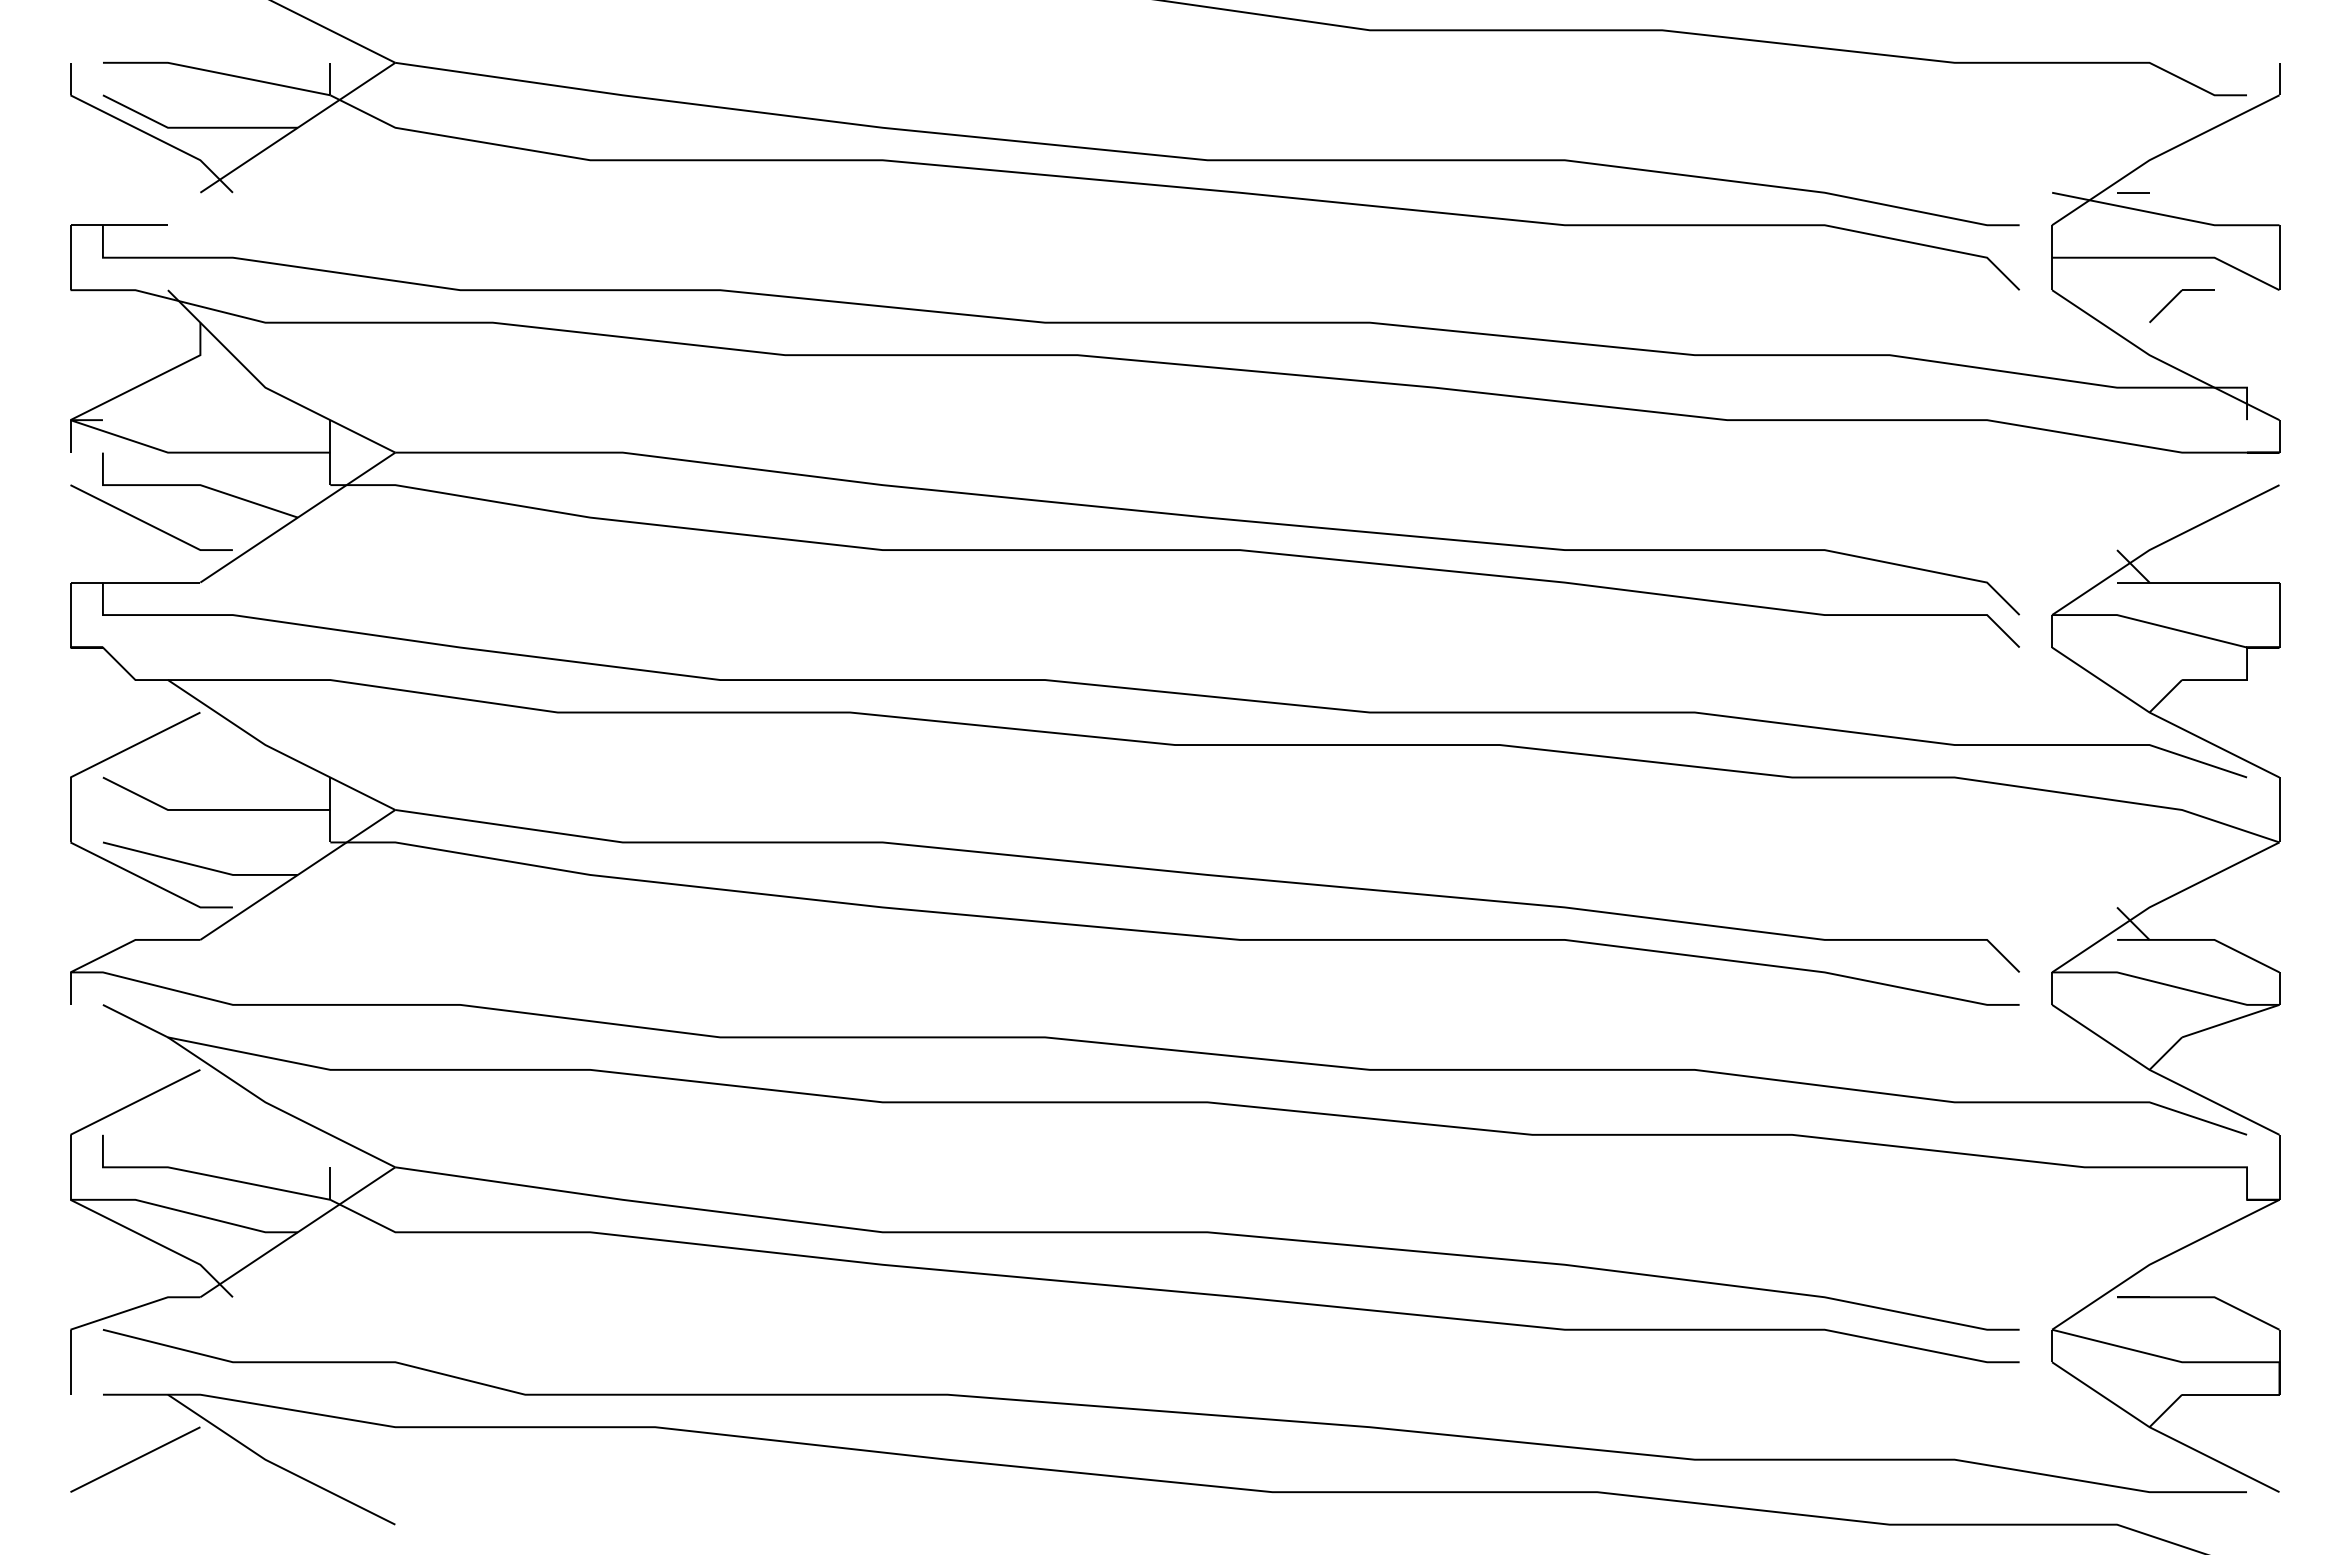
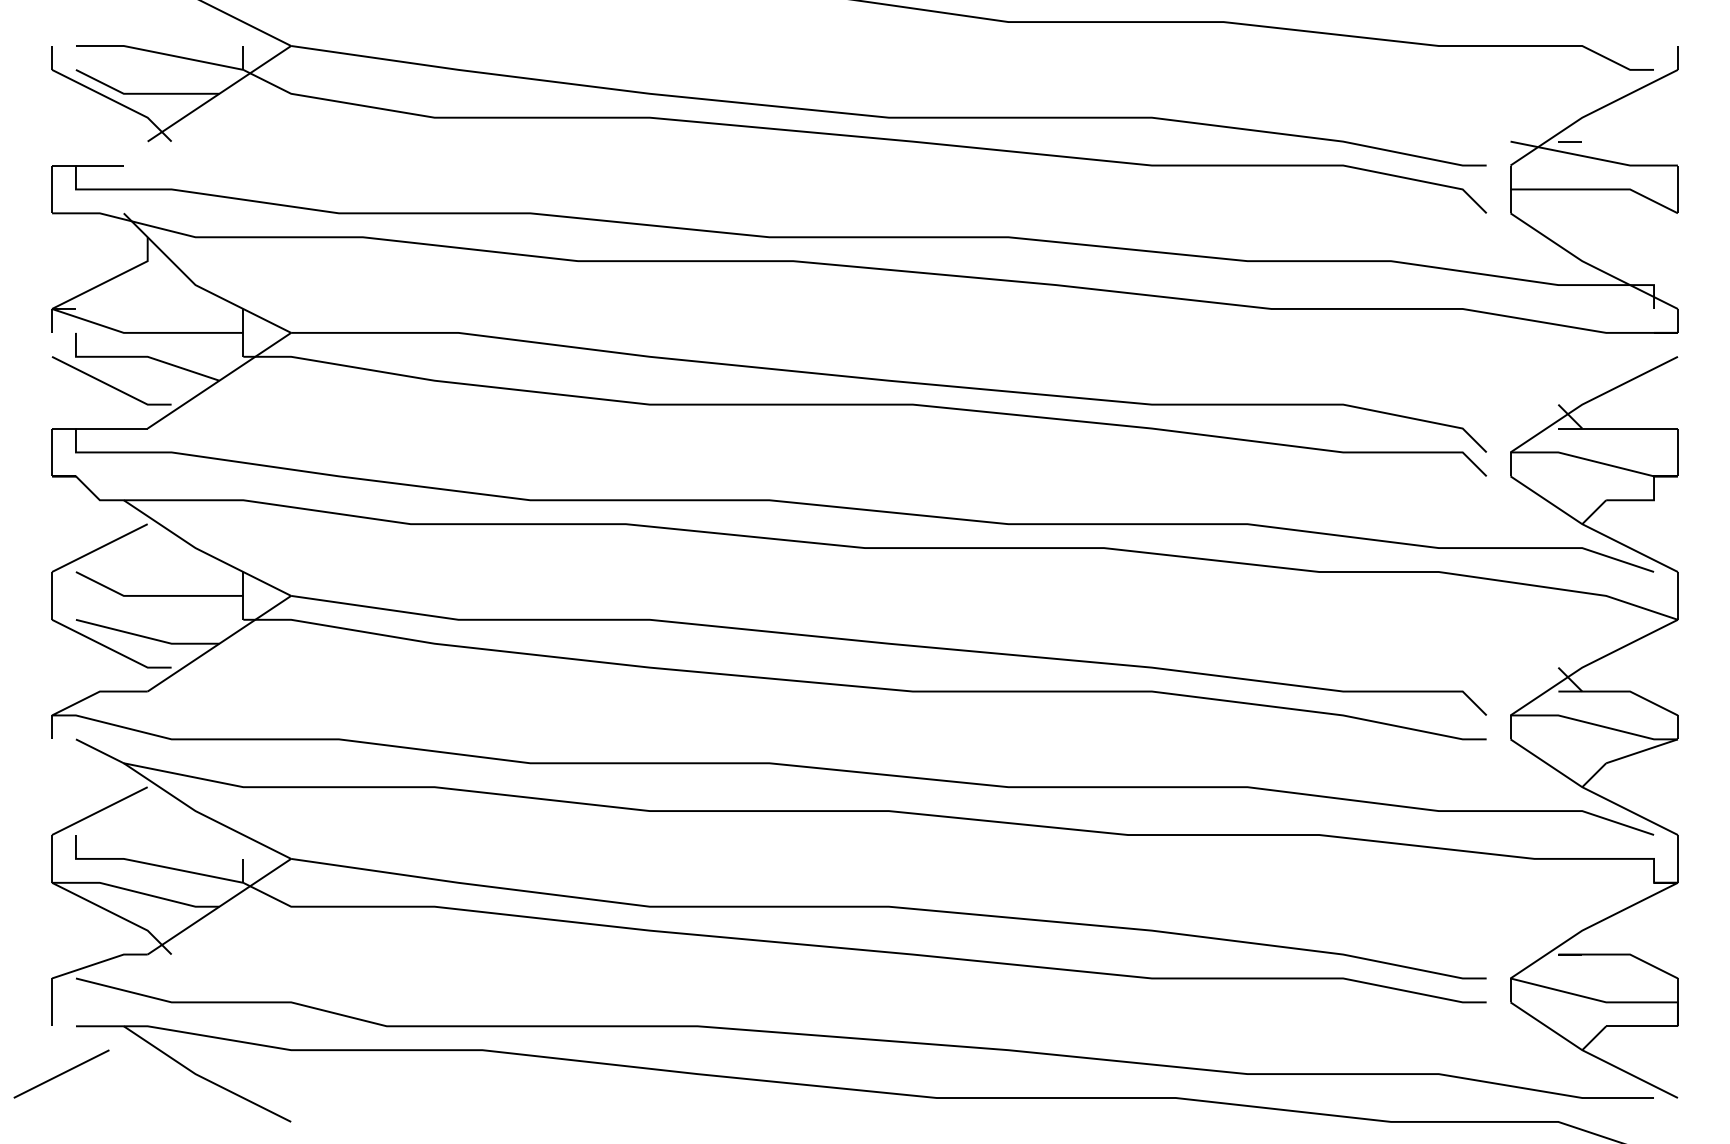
part: (2174, 299) -> (1600, 220), removed
line: (135, 1459) -> (61, 1073), moved

